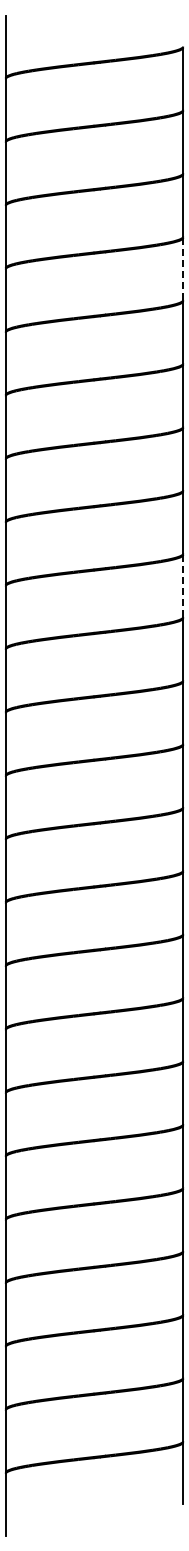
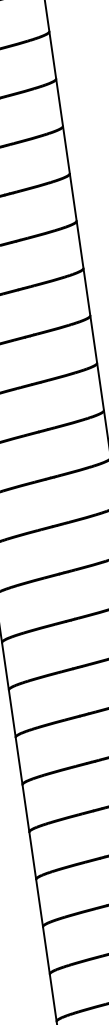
line: (183, 268) -> (59, 102), dashed -> solid
line: (183, 585) -> (93, 339), dashed -> solid

